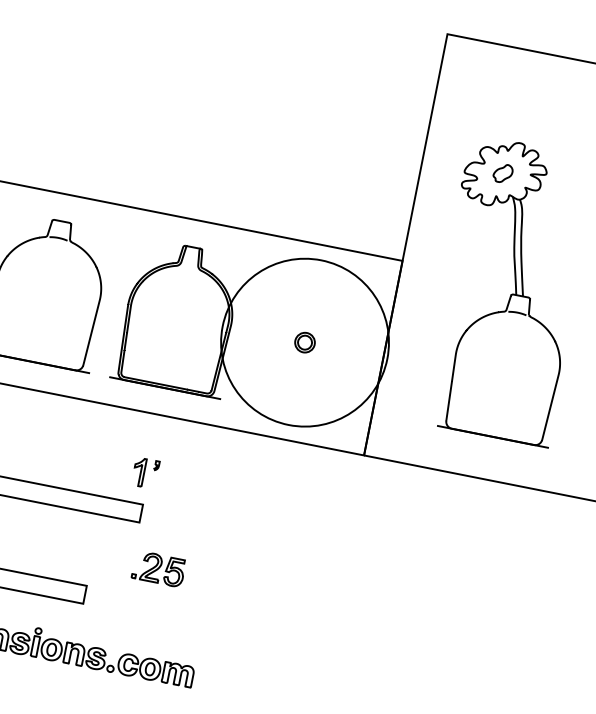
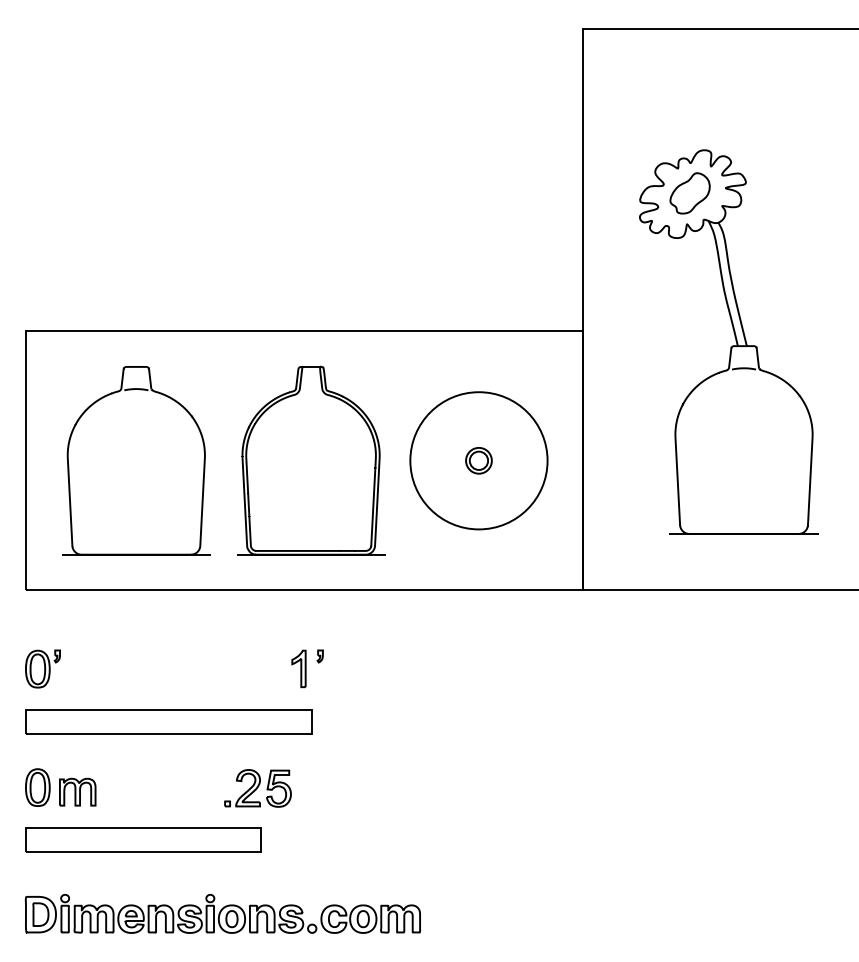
part: (502, 173) -> (689, 193), size x1.67
circle: (304, 342) -> (478, 460), size x0.62
part: (158, 569) -> (257, 788), moved

